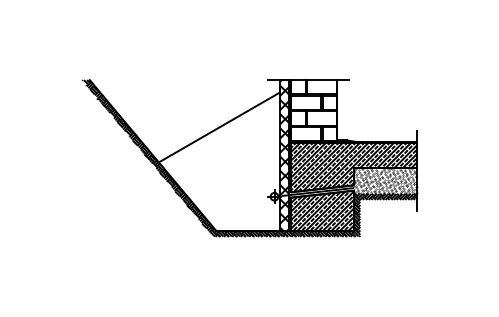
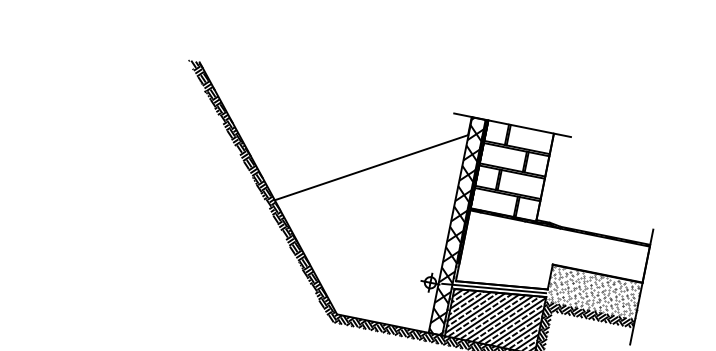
hatch: (353, 166) -> (552, 262), removed

